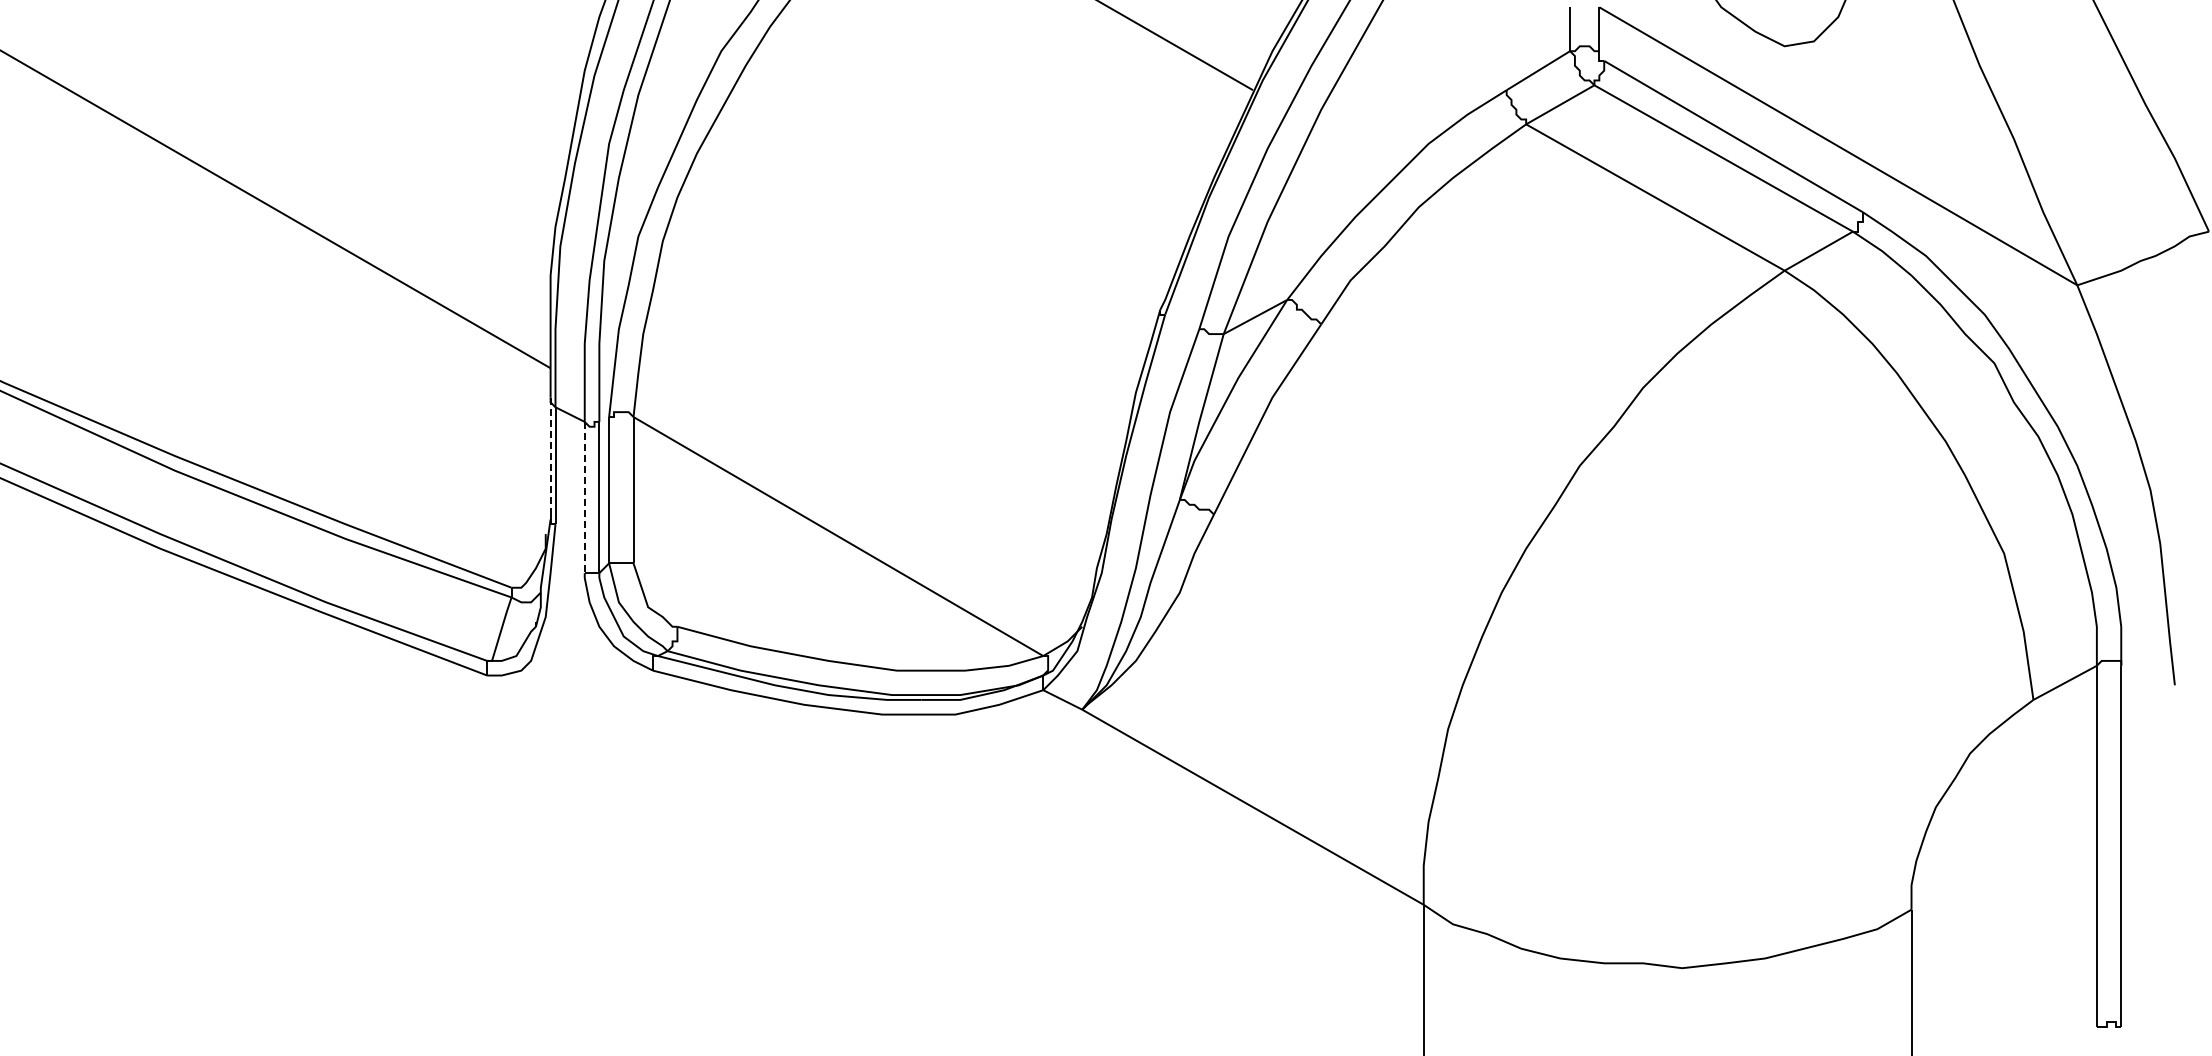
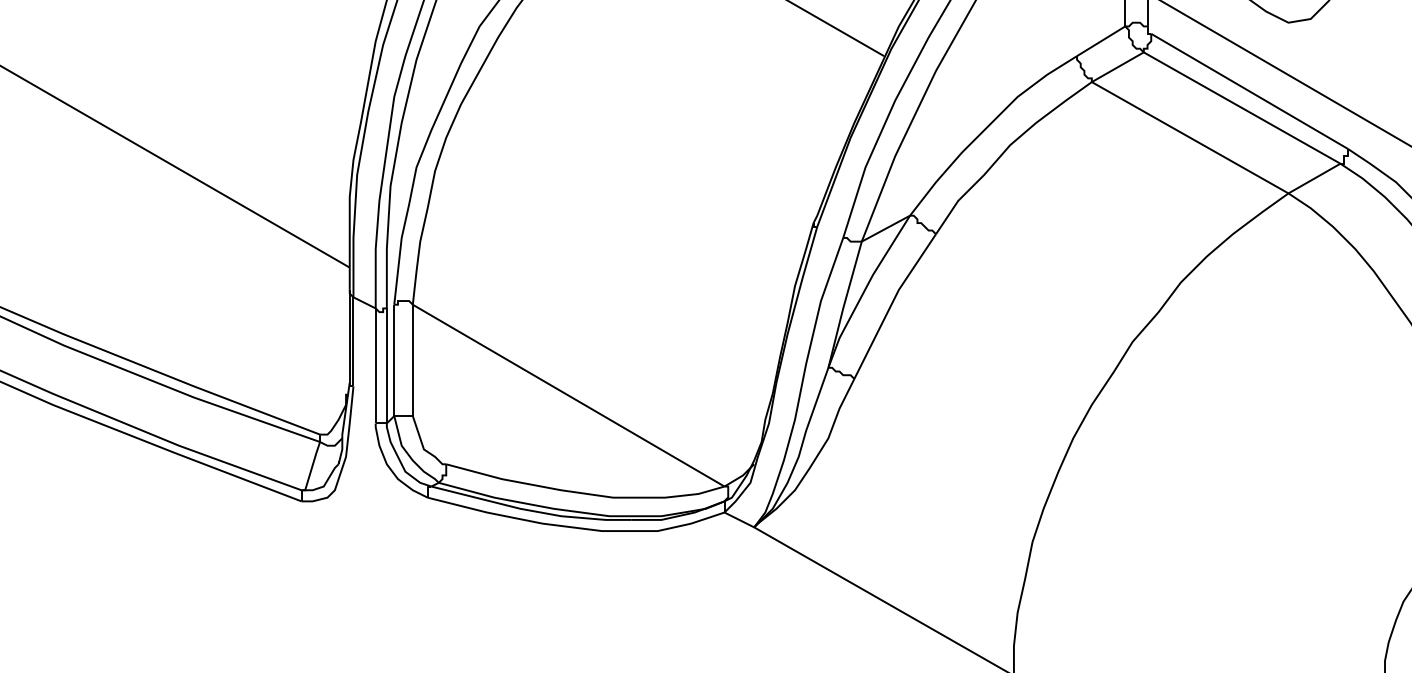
line: (550, 456) -> (349, 334), dashed -> solid
line: (584, 497) -> (375, 365), dashed -> solid

